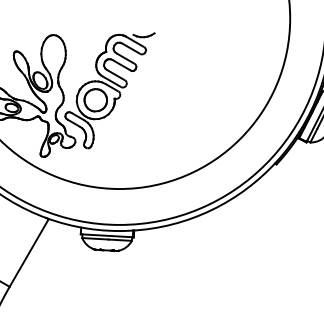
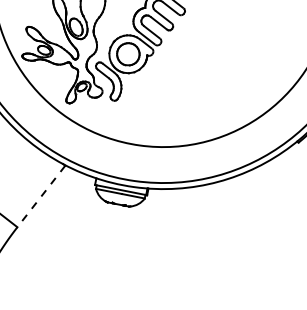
line: (29, 253) -> (41, 196), solid -> dashed

